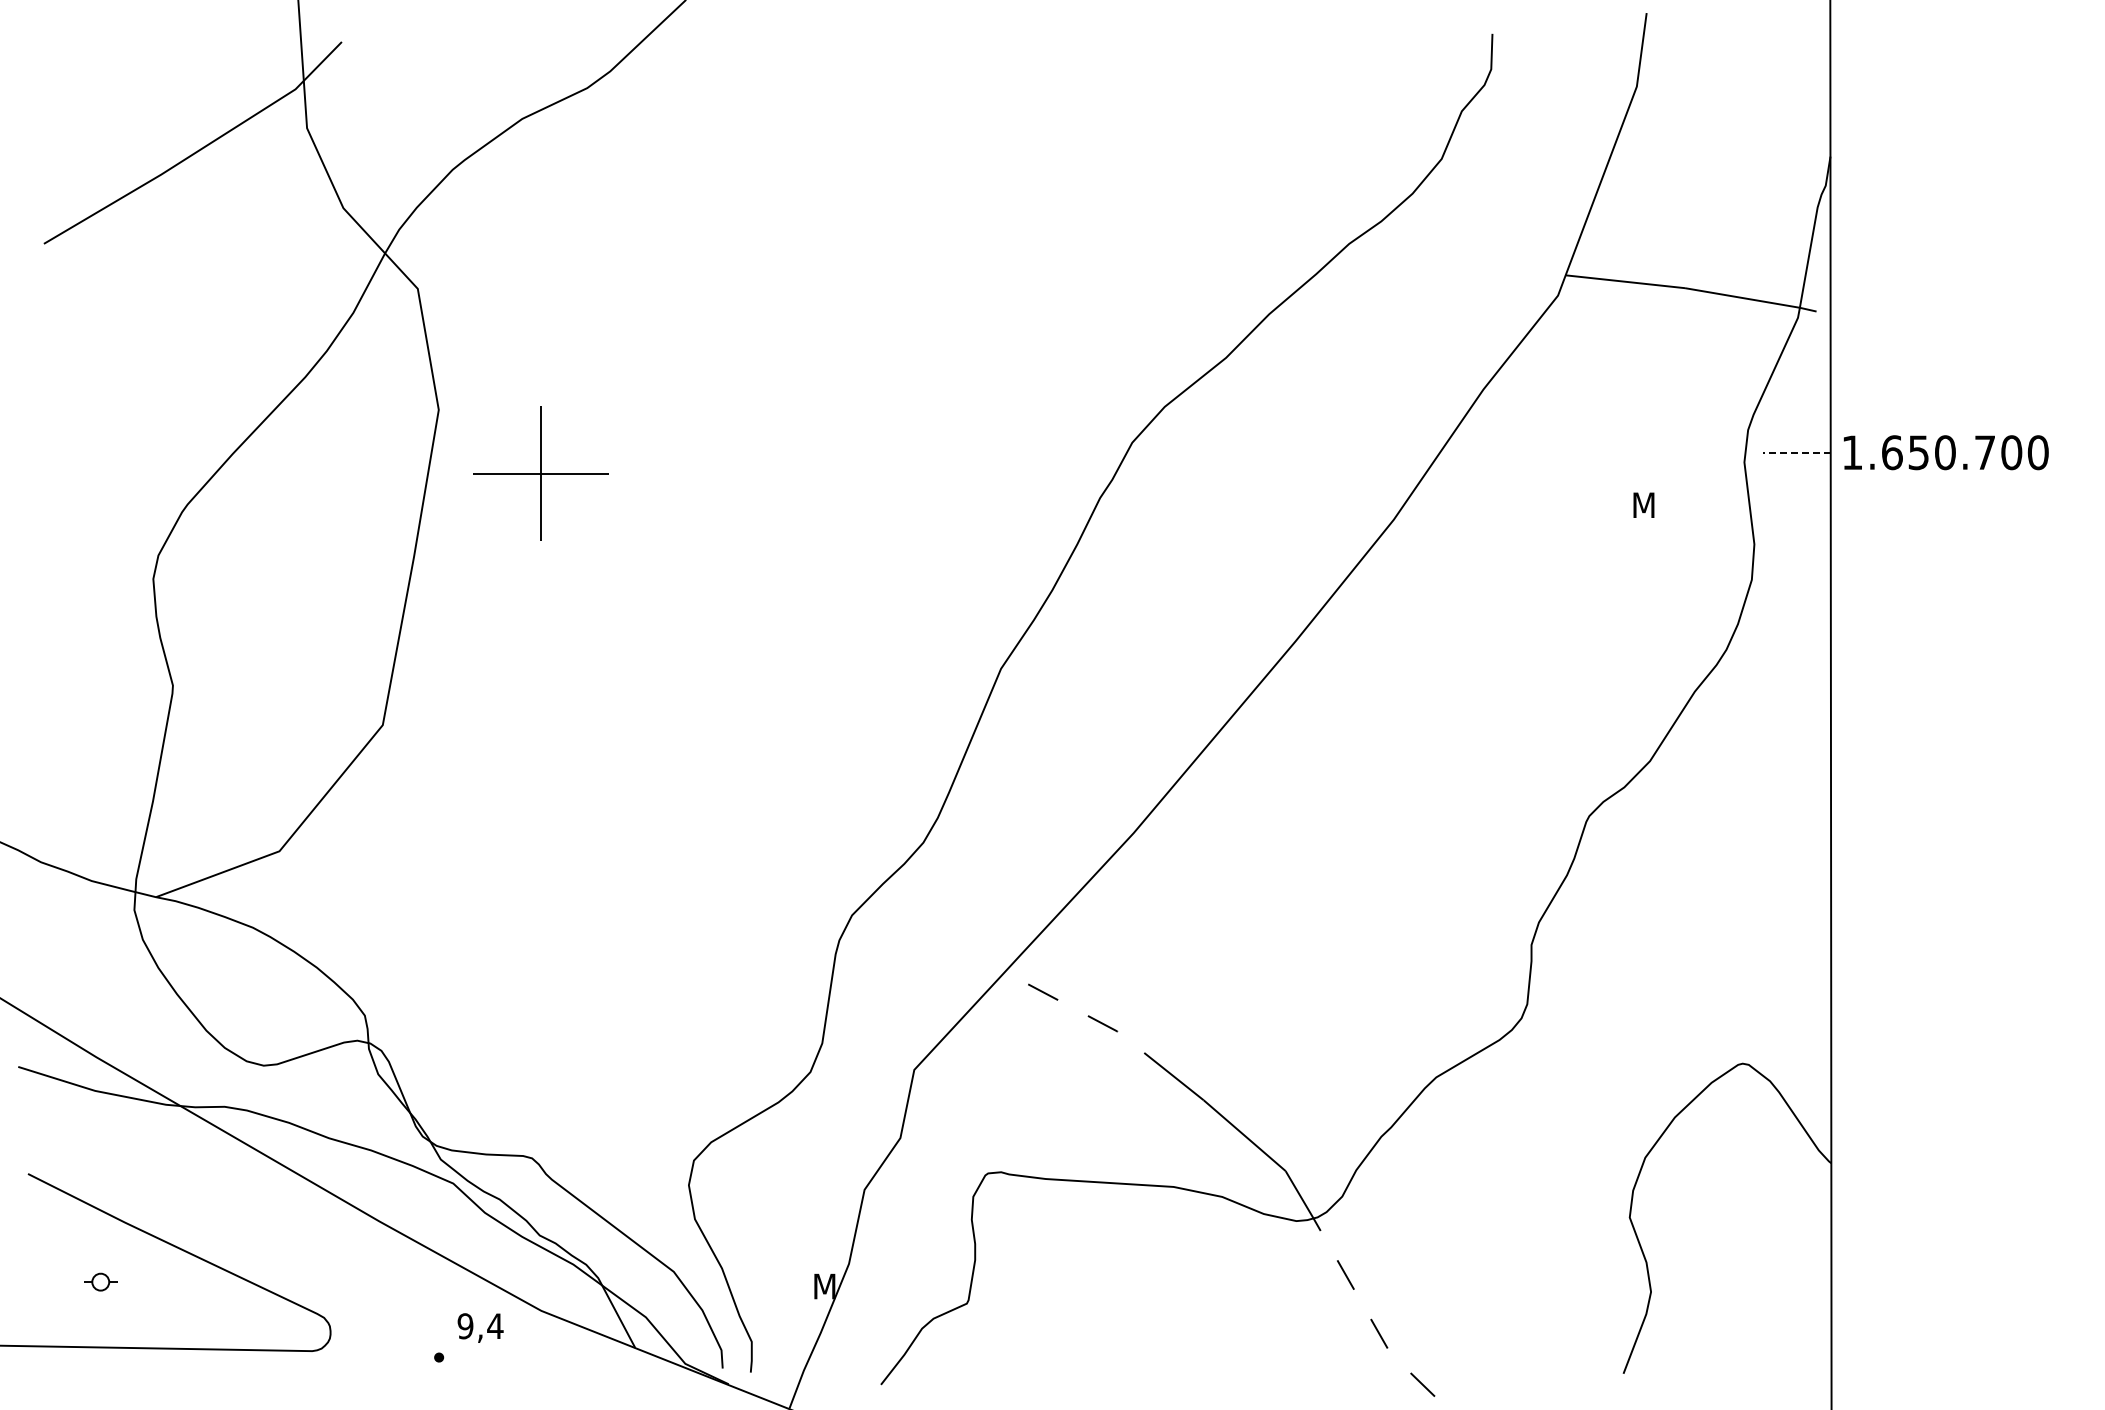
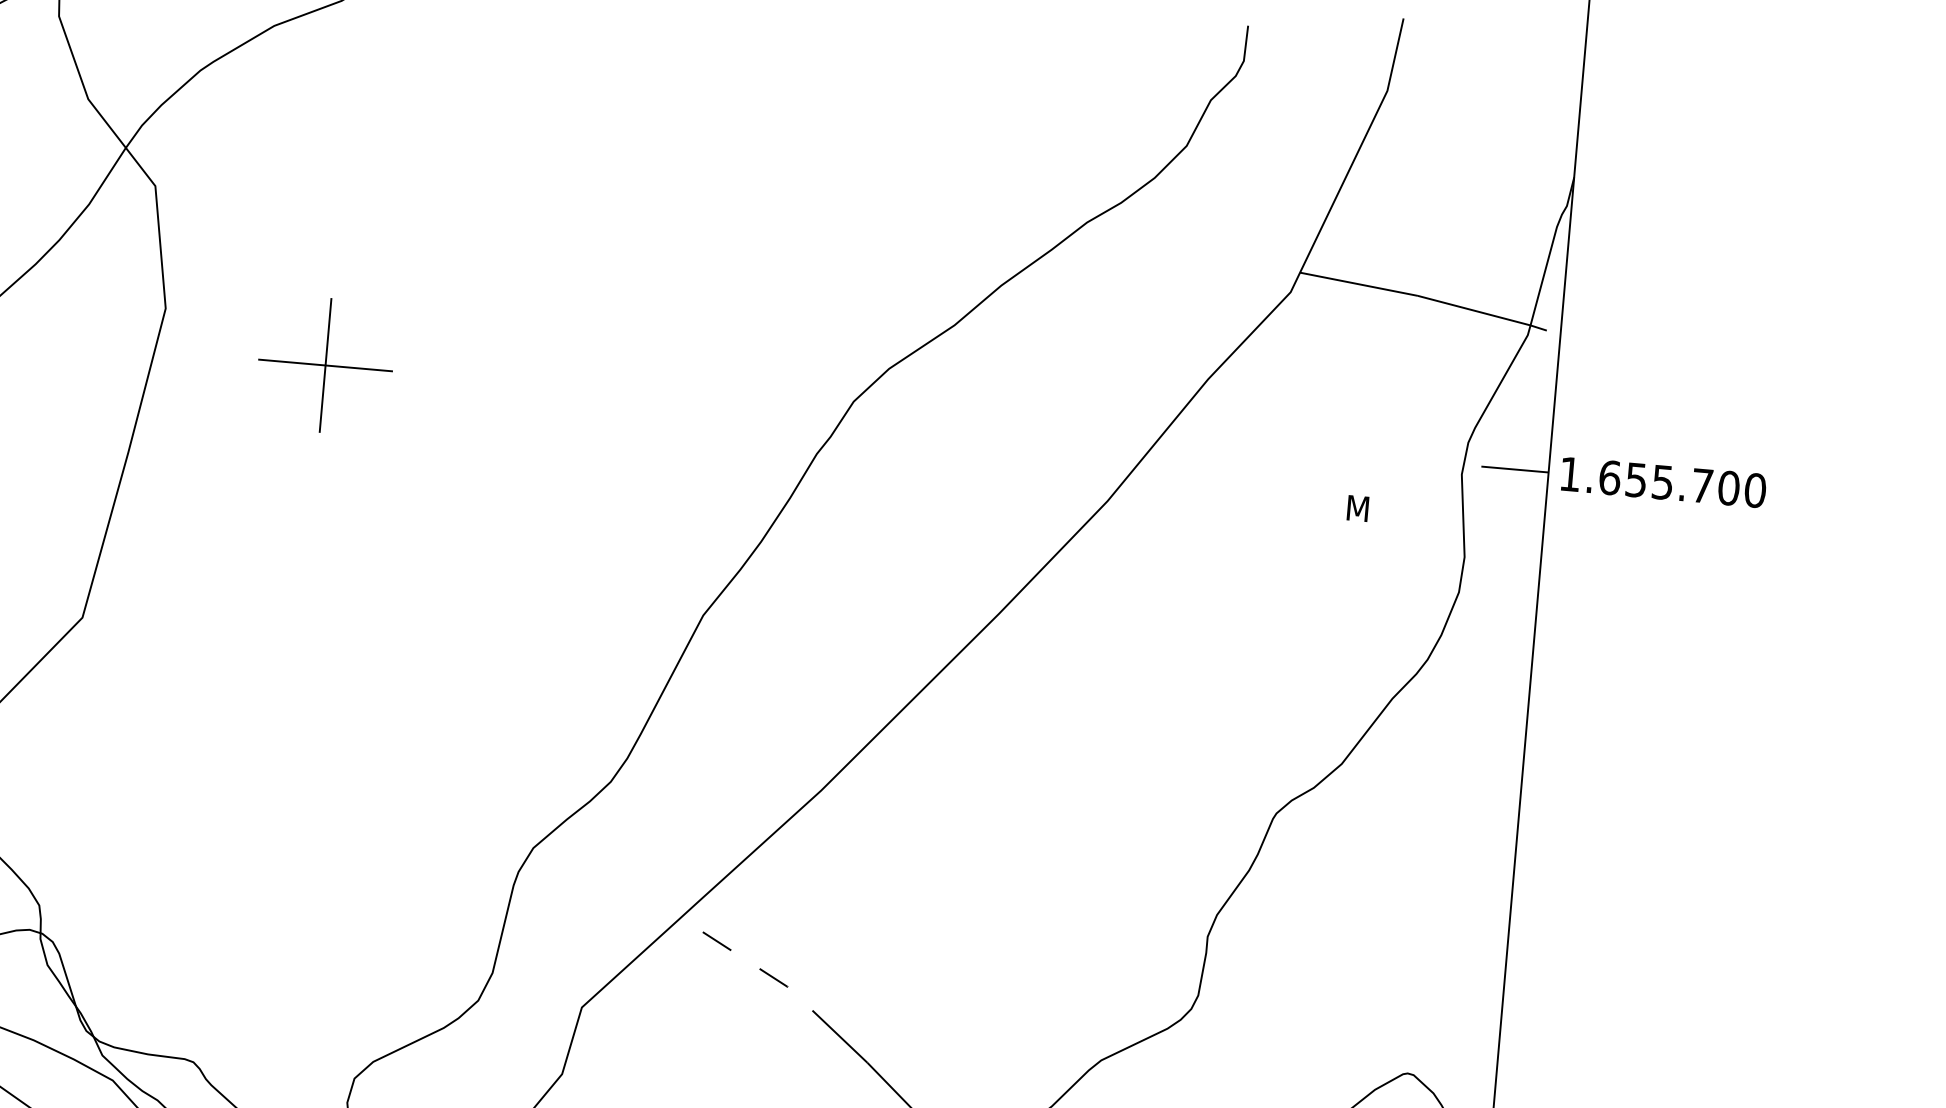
line: (1797, 452) -> (1515, 469), dashed -> solid
text: (1945, 452) -> (1662, 482), 1.650.700 -> 1.655.700
part: (540, 473) -> (325, 365), moved

